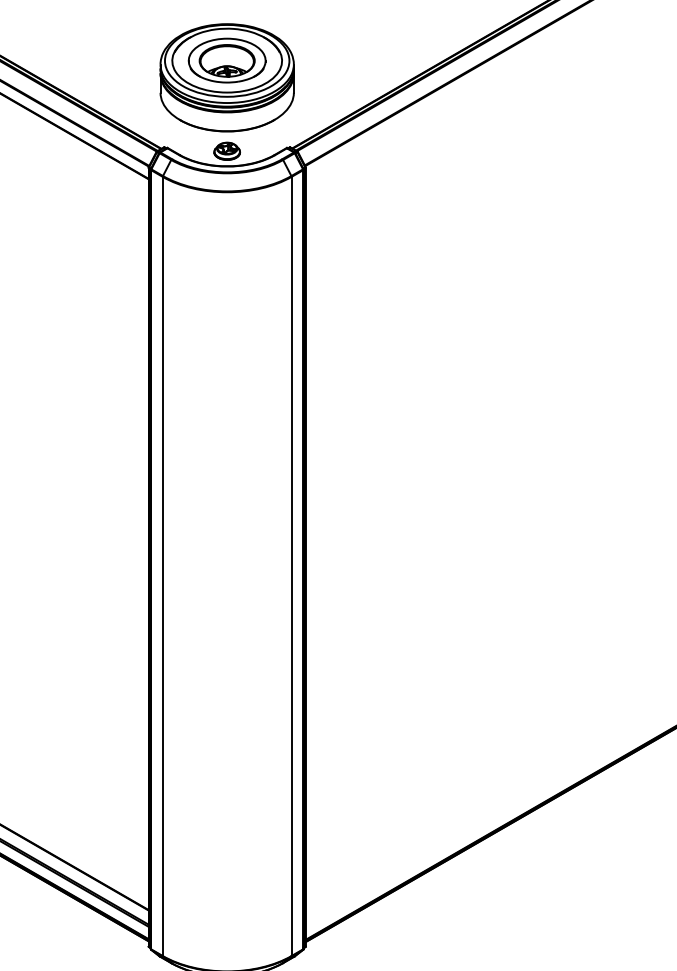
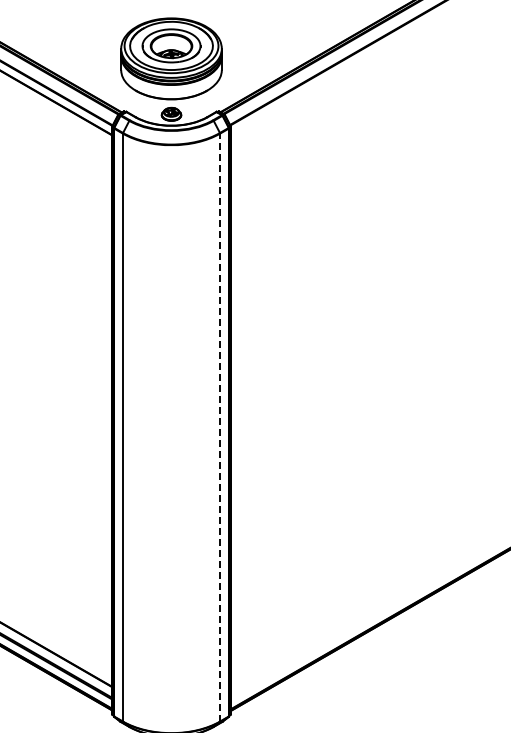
line: (292, 566) -> (220, 427), solid -> dashed

